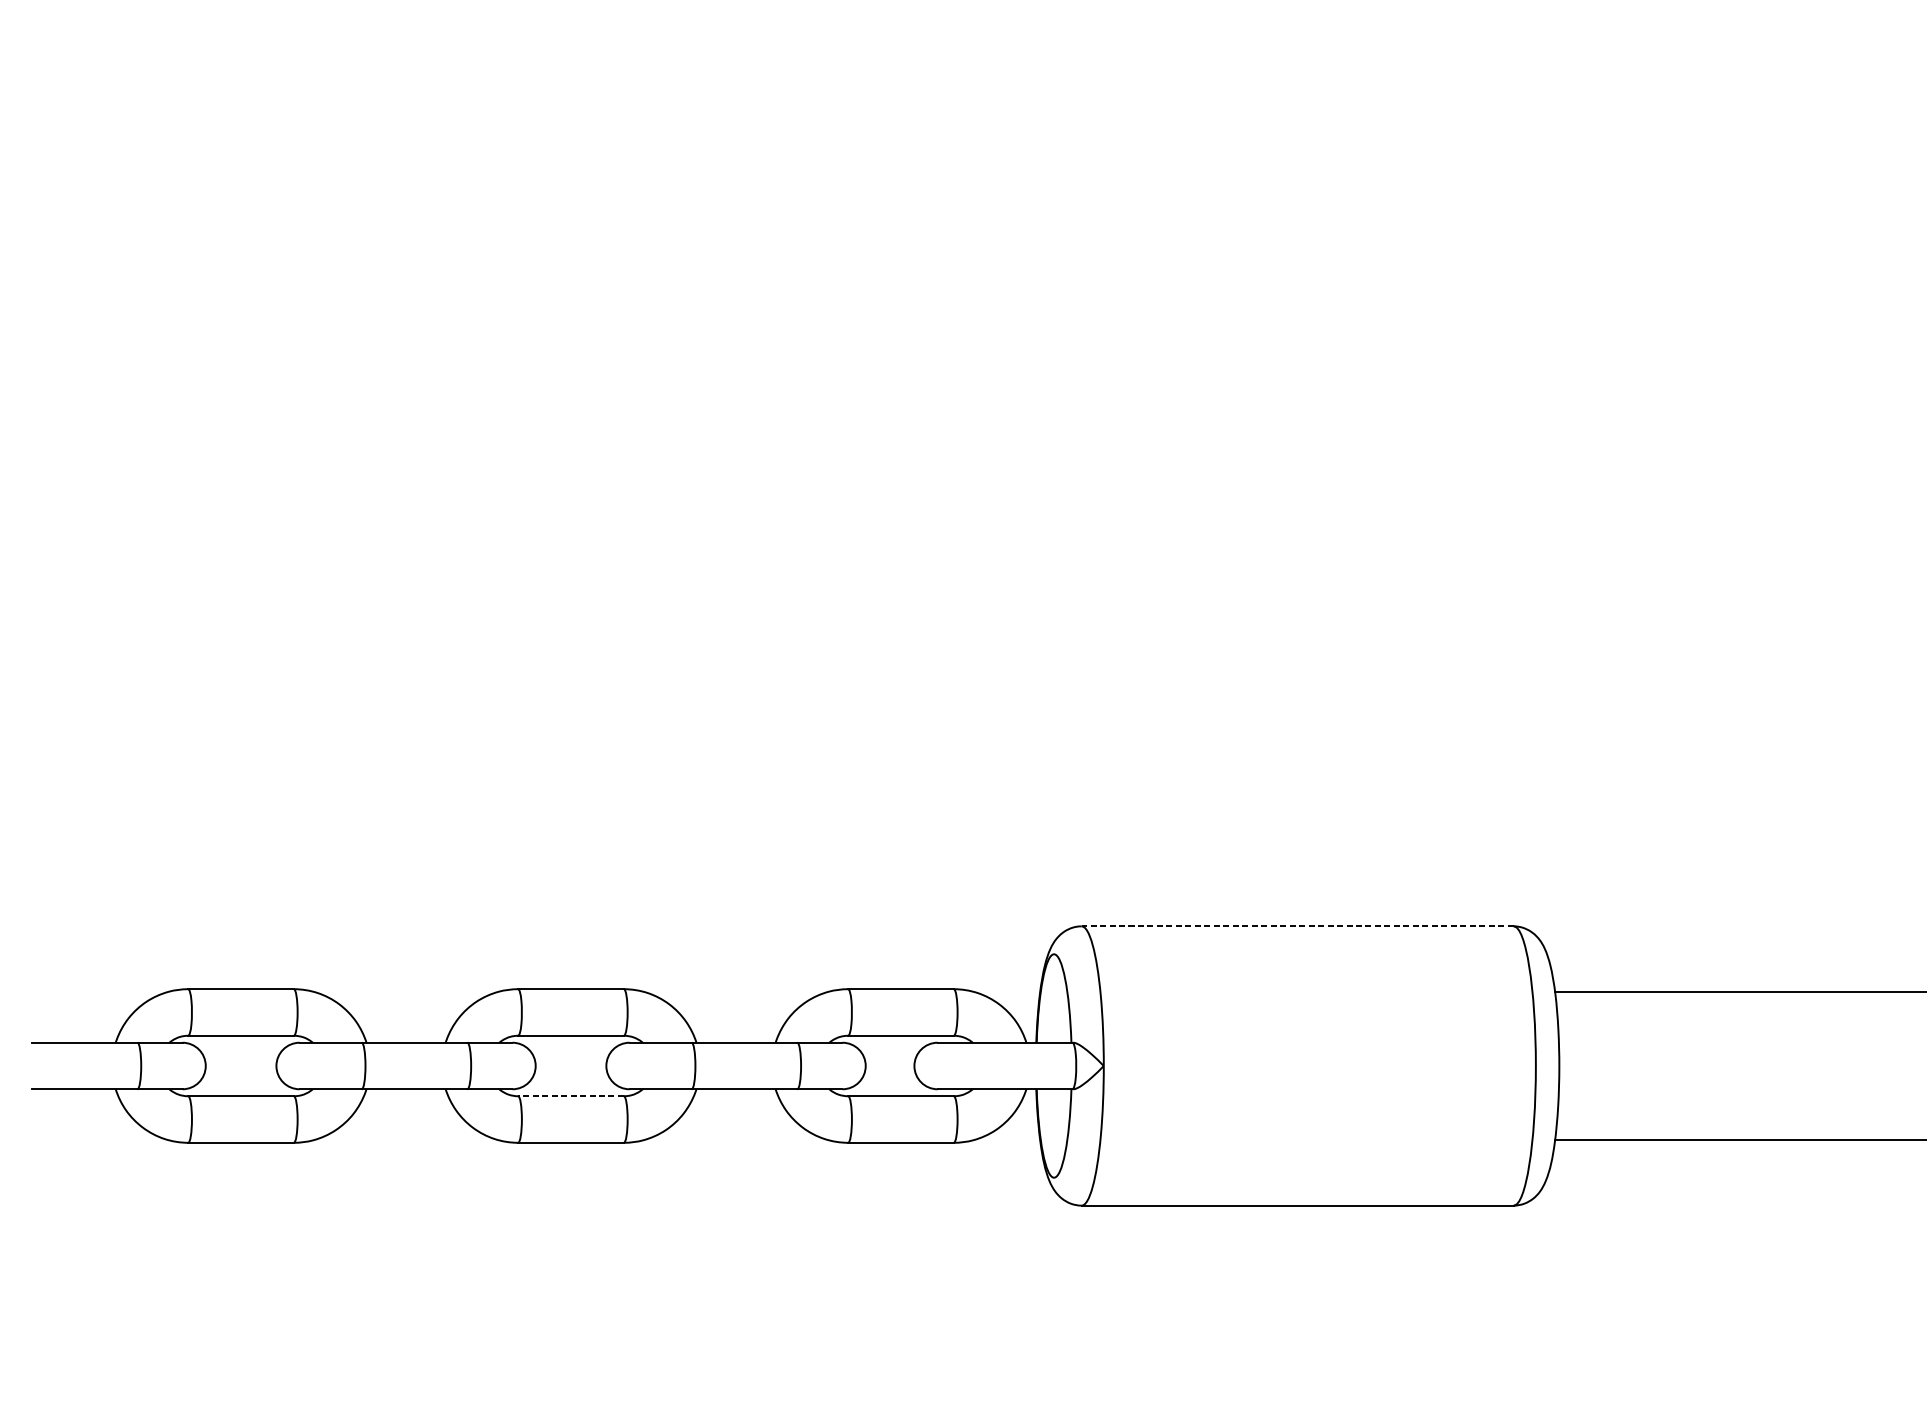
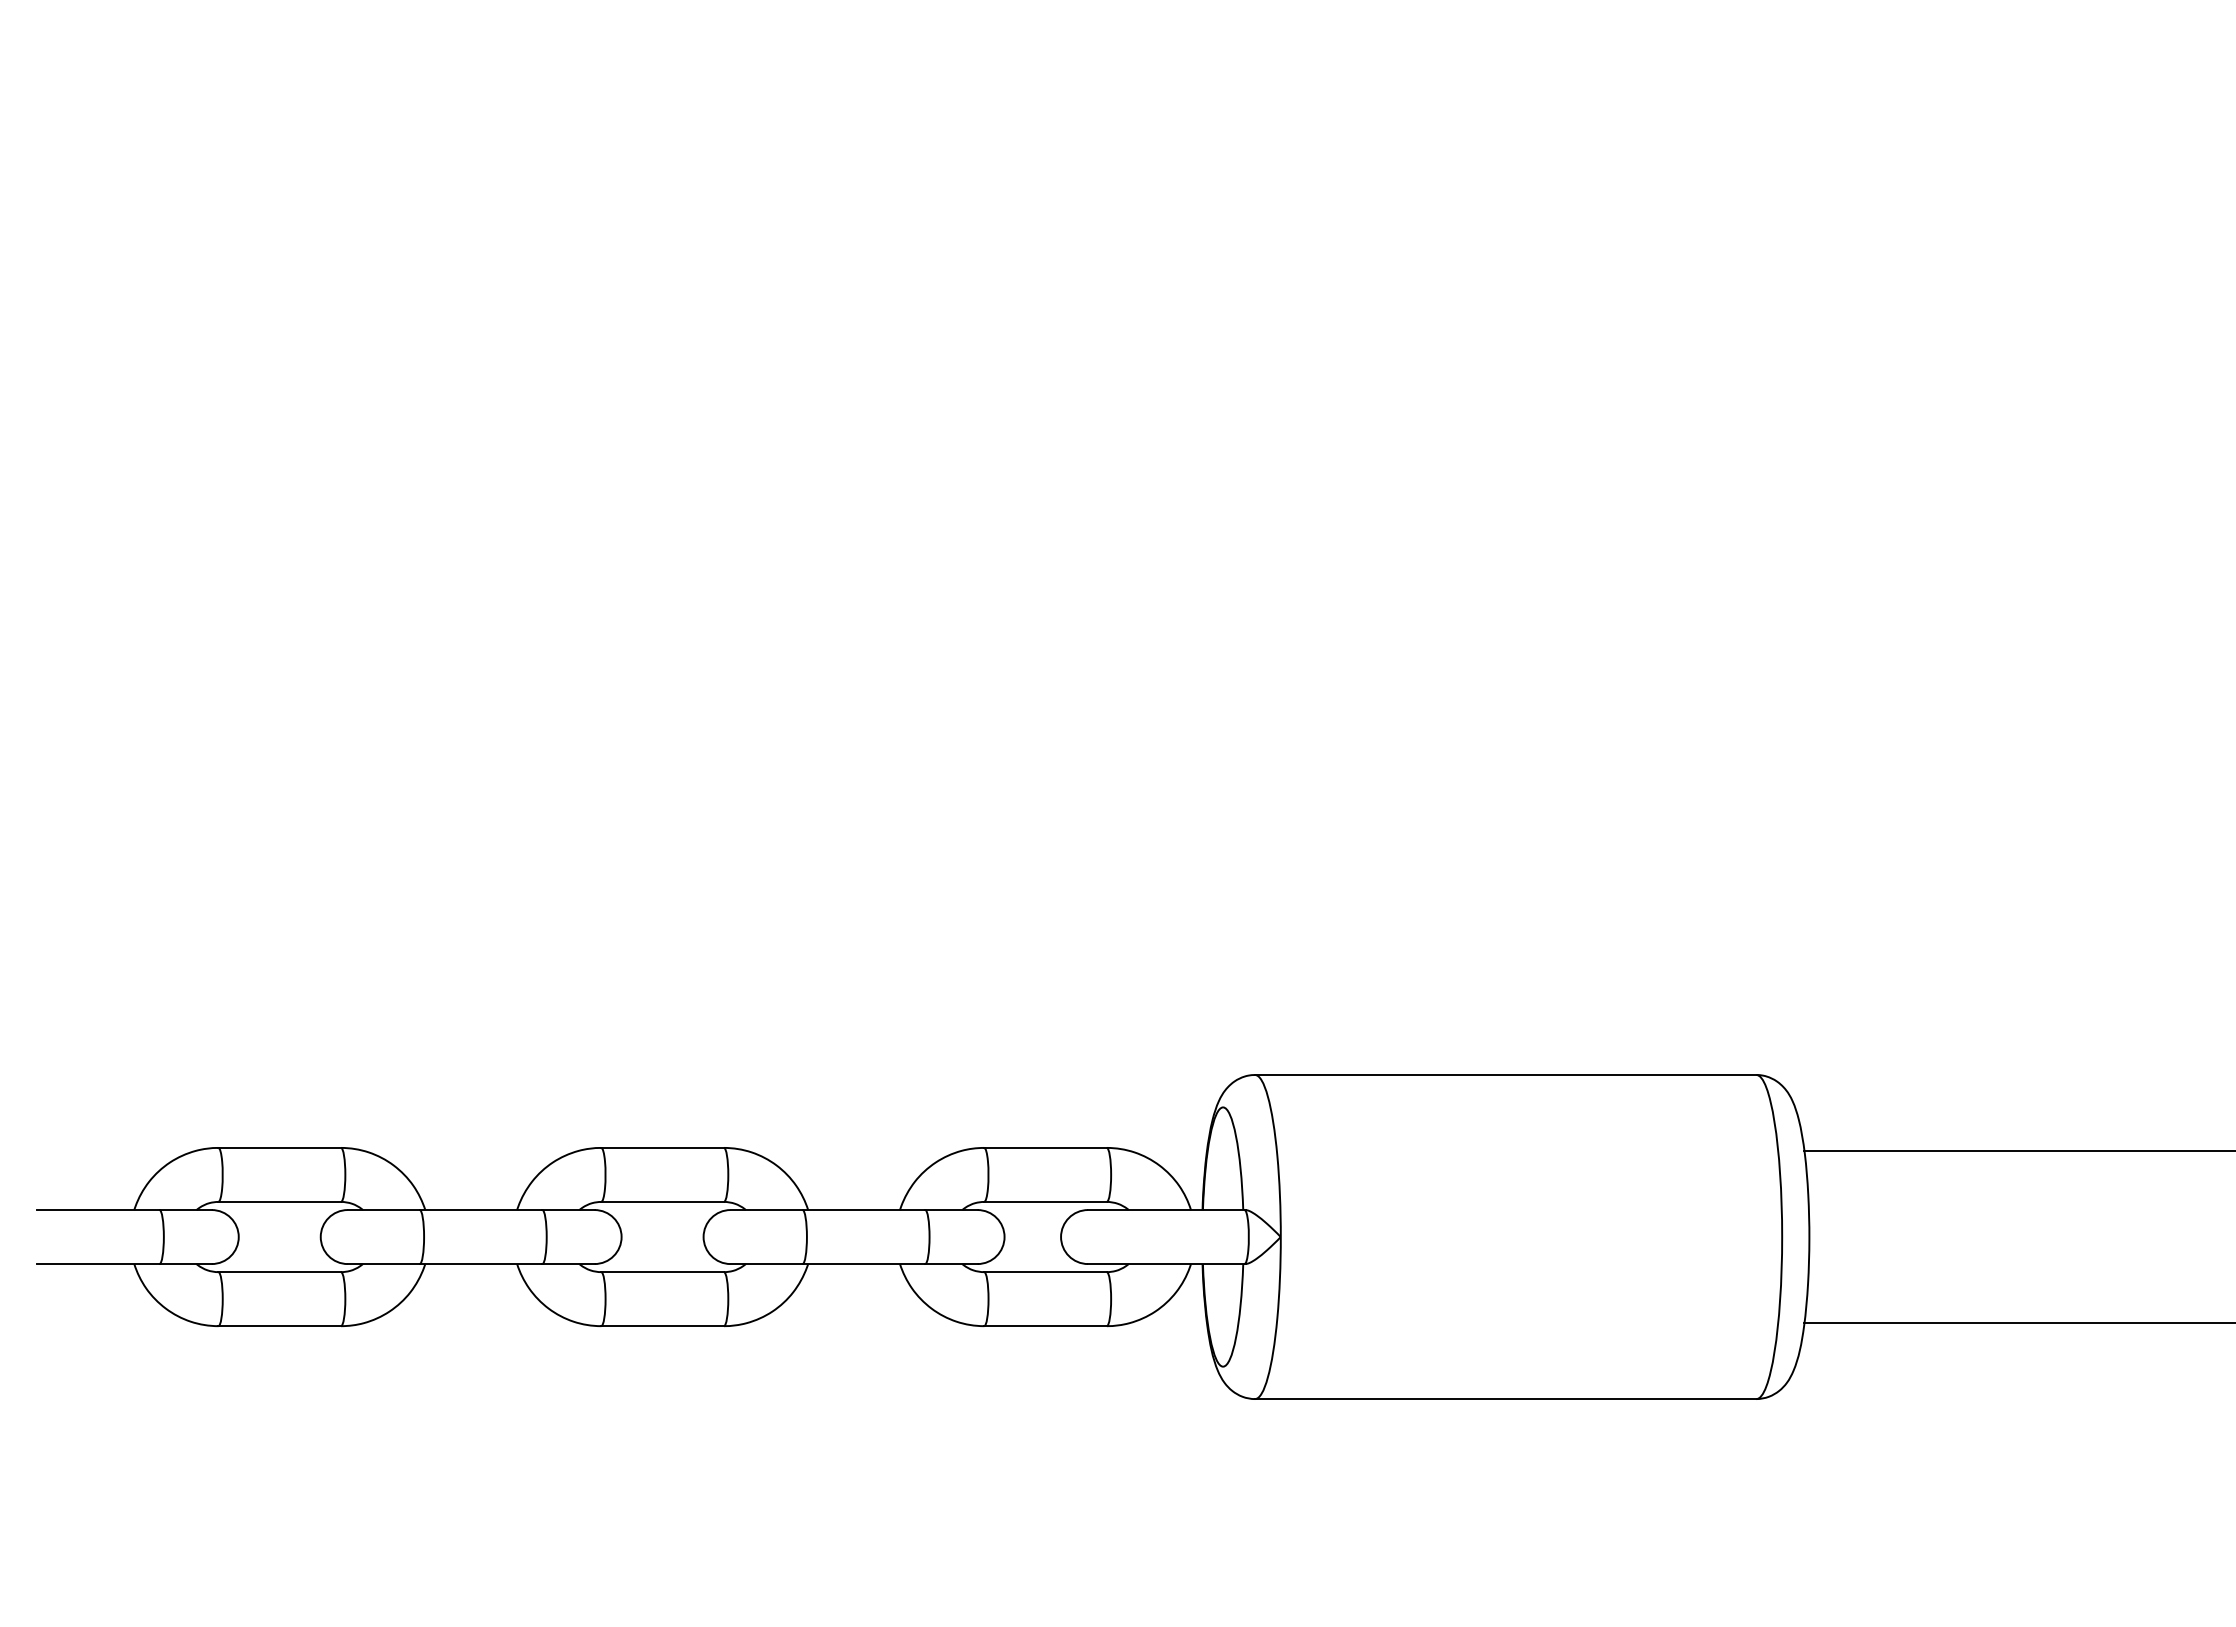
line: (1297, 926) -> (1505, 1075), dashed -> solid
line: (570, 1096) -> (662, 1272), dashed -> solid

